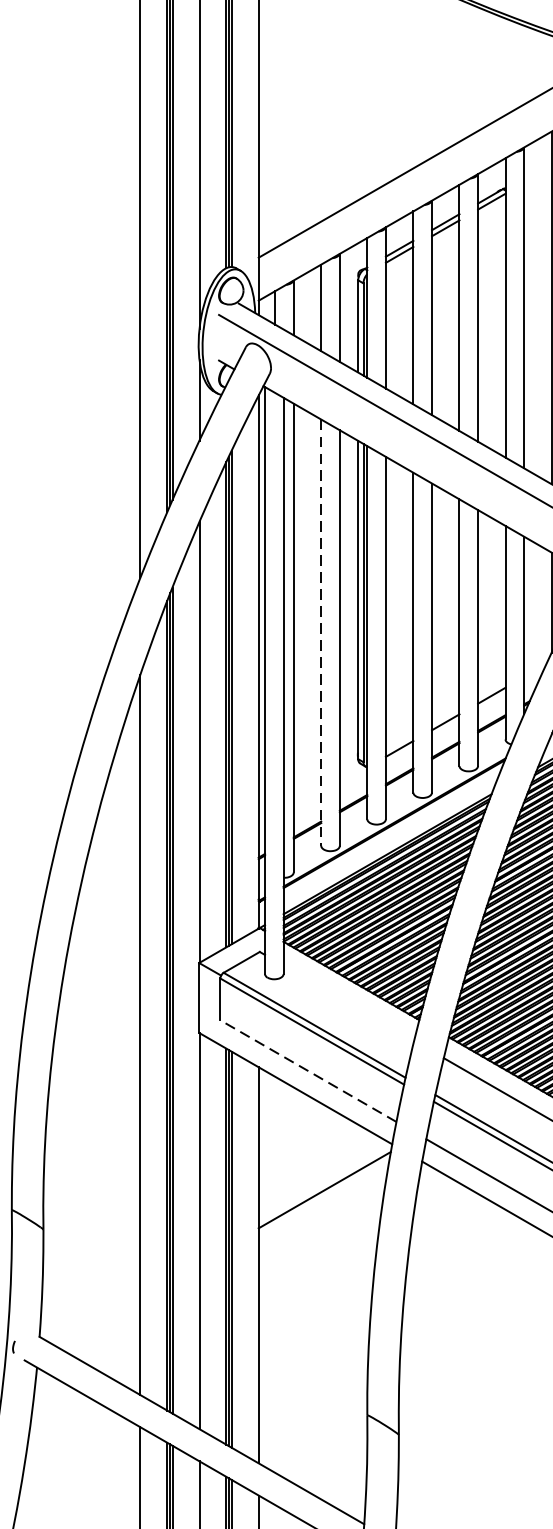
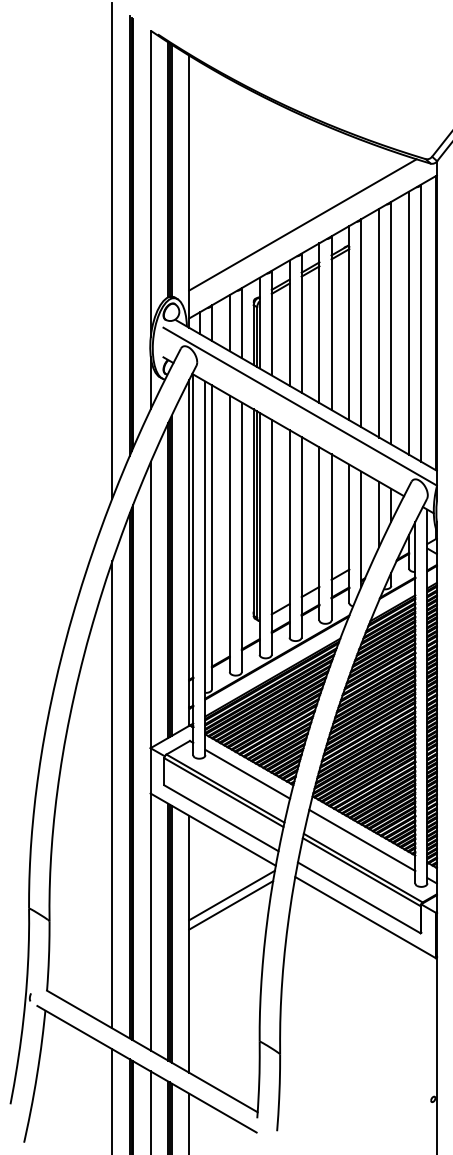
line: (320, 633) -> (229, 534), dashed -> solid
line: (348, 1002) -> (247, 773), added
line: (308, 1071) -> (221, 818), dashed -> solid
line: (323, 1205) -> (231, 905), added

